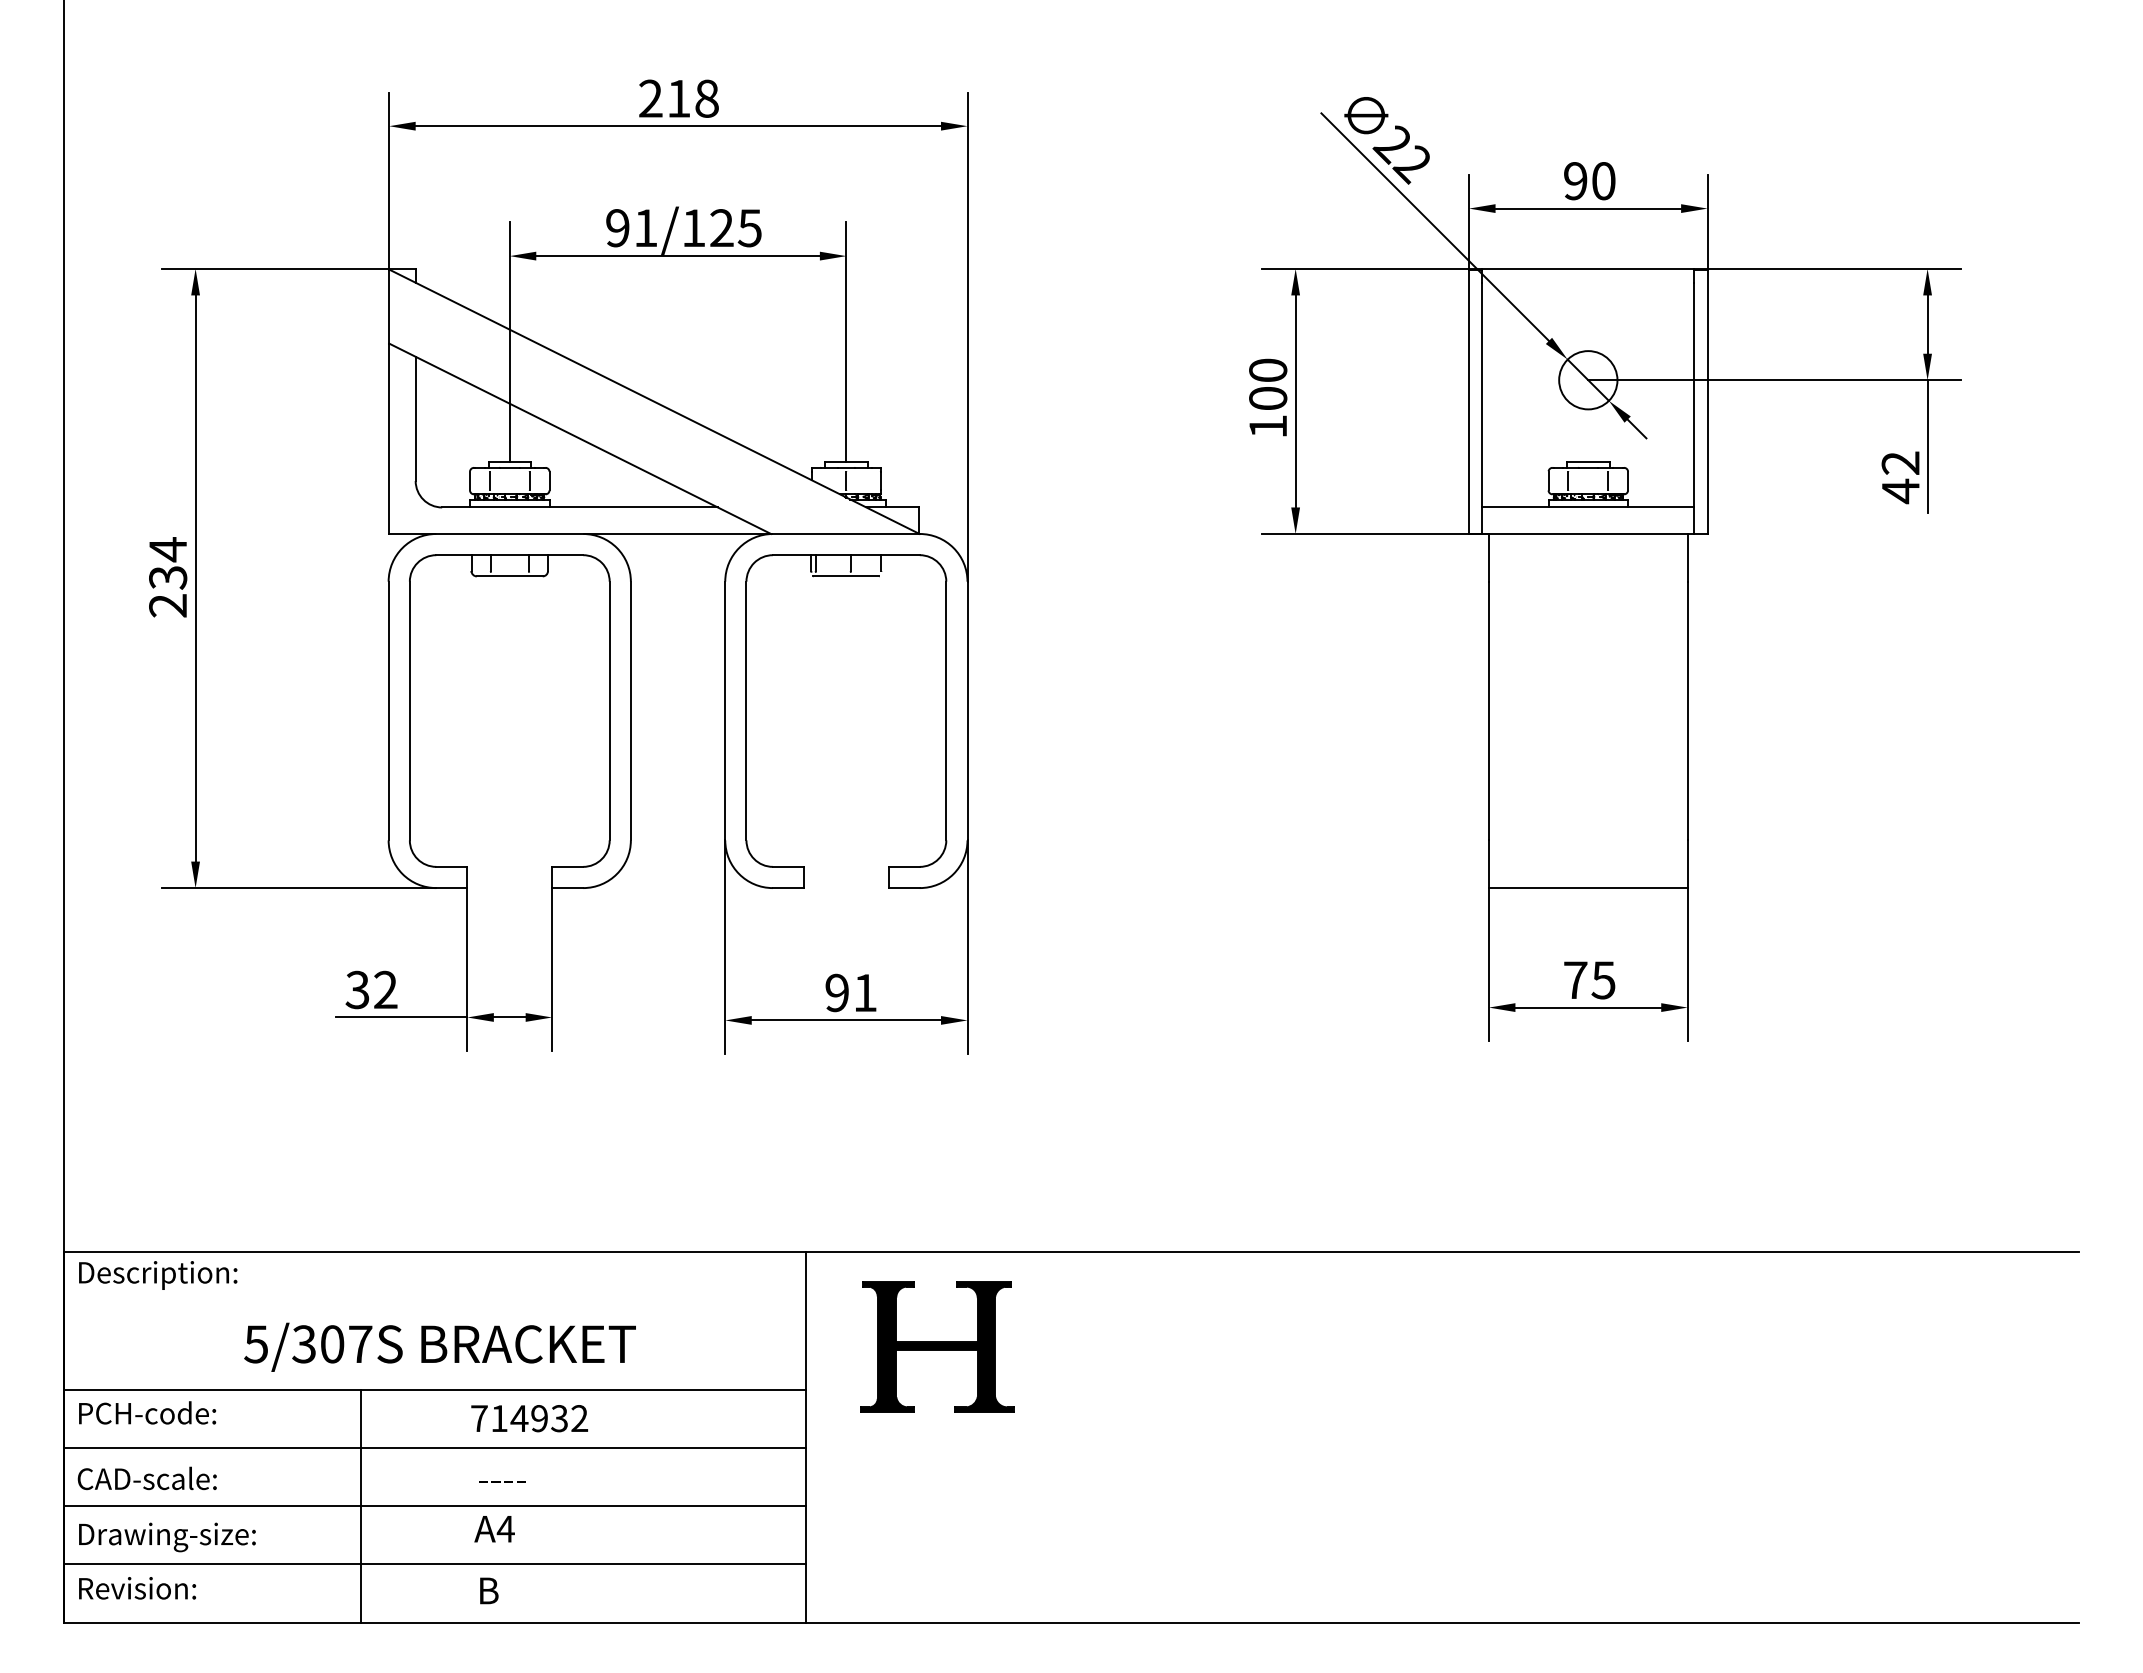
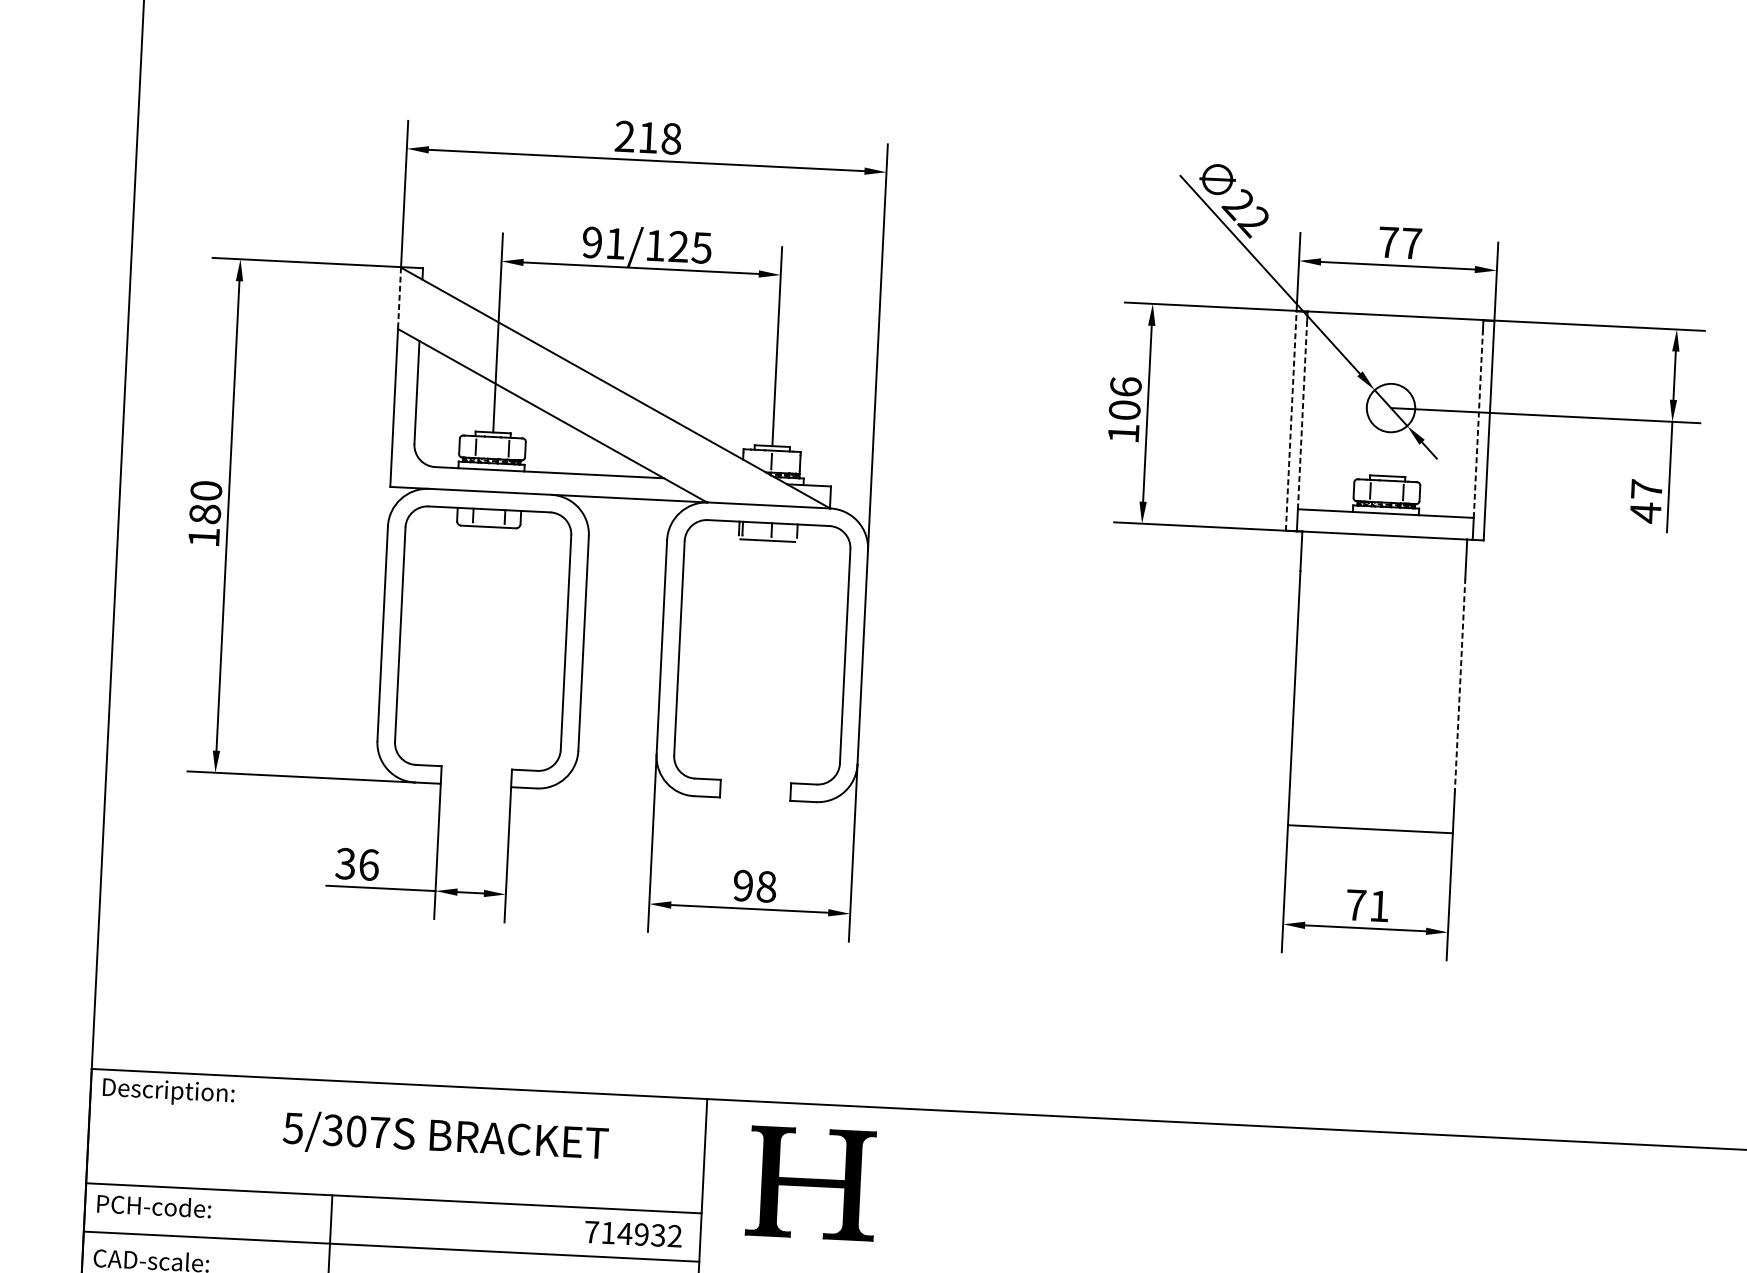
text: (1589, 181) -> (1400, 243), 90 -> 77
line: (389, 307) -> (399, 299), solid -> dashed
text: (1268, 369) -> (1126, 386), 100 -> 106
line: (1482, 394) -> (1302, 415), solid -> dashed
line: (1694, 394) -> (1478, 424), solid -> dashed
line: (1469, 401) -> (1291, 420), solid -> dashed
text: (1900, 462) -> (1646, 488), 42 -> 47
text: (168, 577) -> (205, 514), 234 -> 180
line: (1687, 710) -> (1459, 685), solid -> dashed
text: (1603, 980) -> (1379, 906), 75 -> 71
text: (385, 989) -> (368, 864), 32 -> 36
text: (865, 993) -> (766, 887), 91 -> 98
text: (439, 1346) -> (445, 1137), moved
text: (529, 1418) -> (633, 1234), moved

